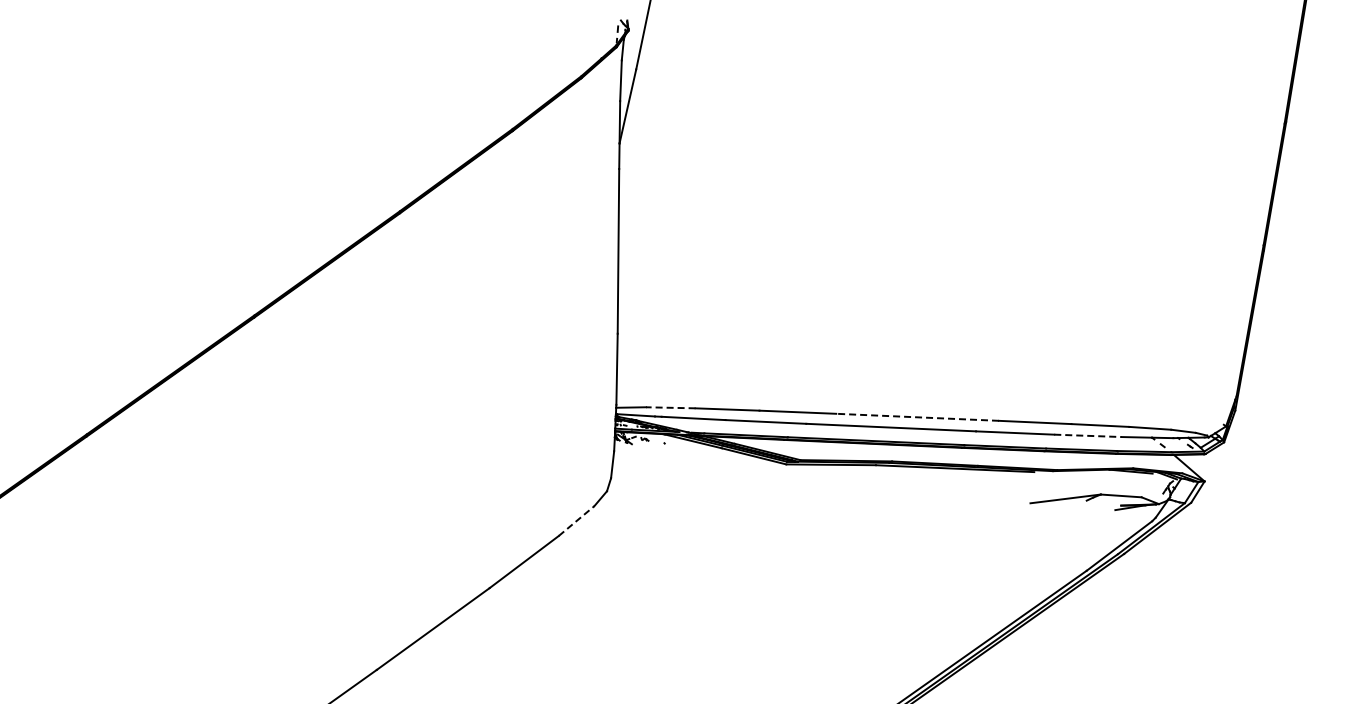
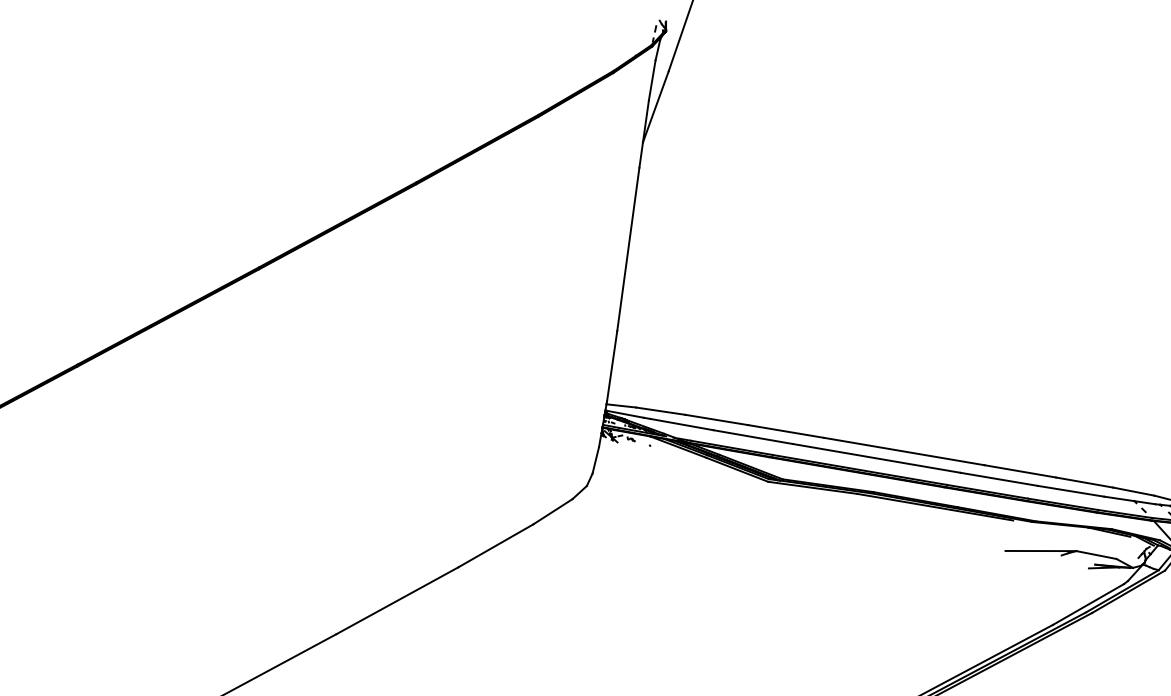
line: (670, 407) -> (660, 410), dashed -> solid
line: (917, 417) -> (904, 451), dashed -> solid
line: (1087, 435) -> (1070, 490), dashed -> solid
line: (576, 520) -> (552, 511), dashed -> solid

